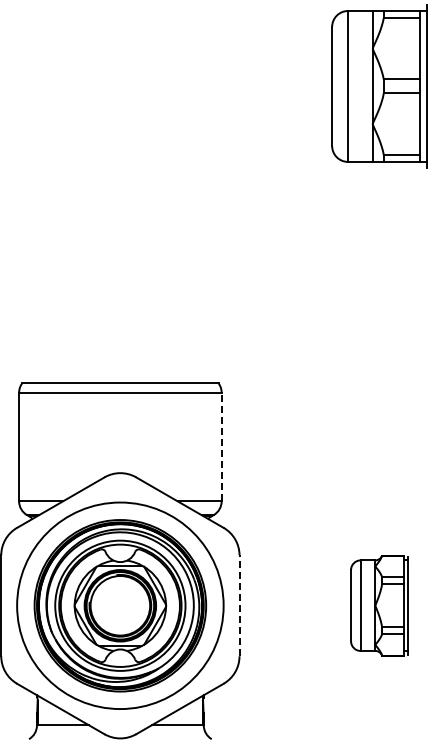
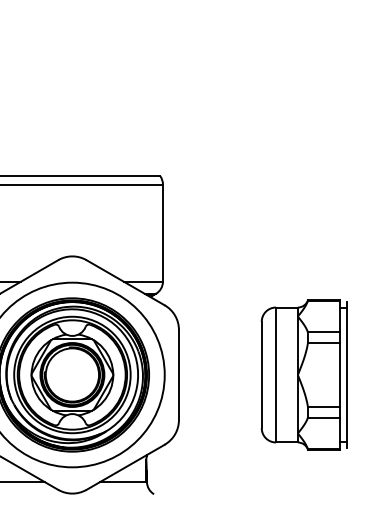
line: (221, 446) -> (162, 232), dashed -> solid
line: (239, 605) -> (178, 374), dashed -> solid
part: (379, 605) -> (304, 374), size x1.67

